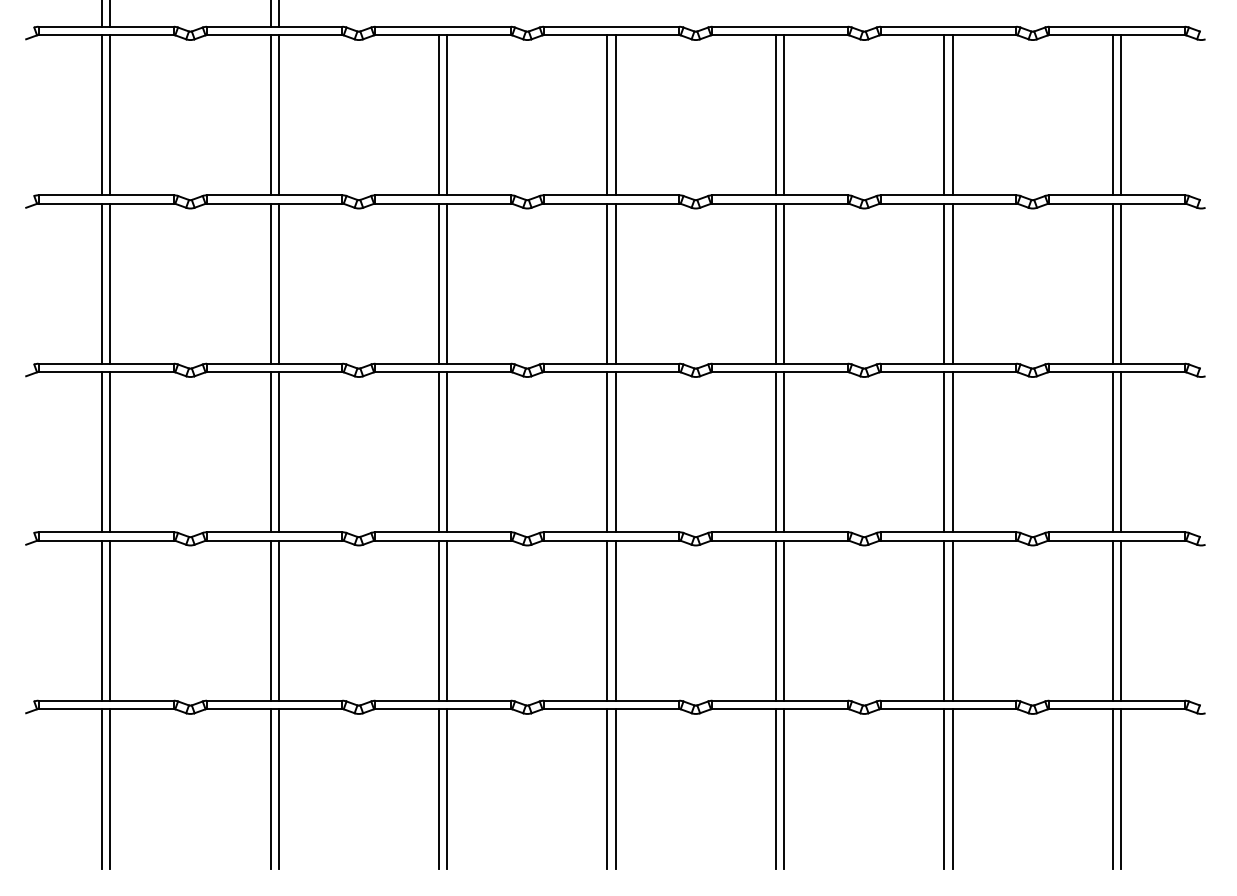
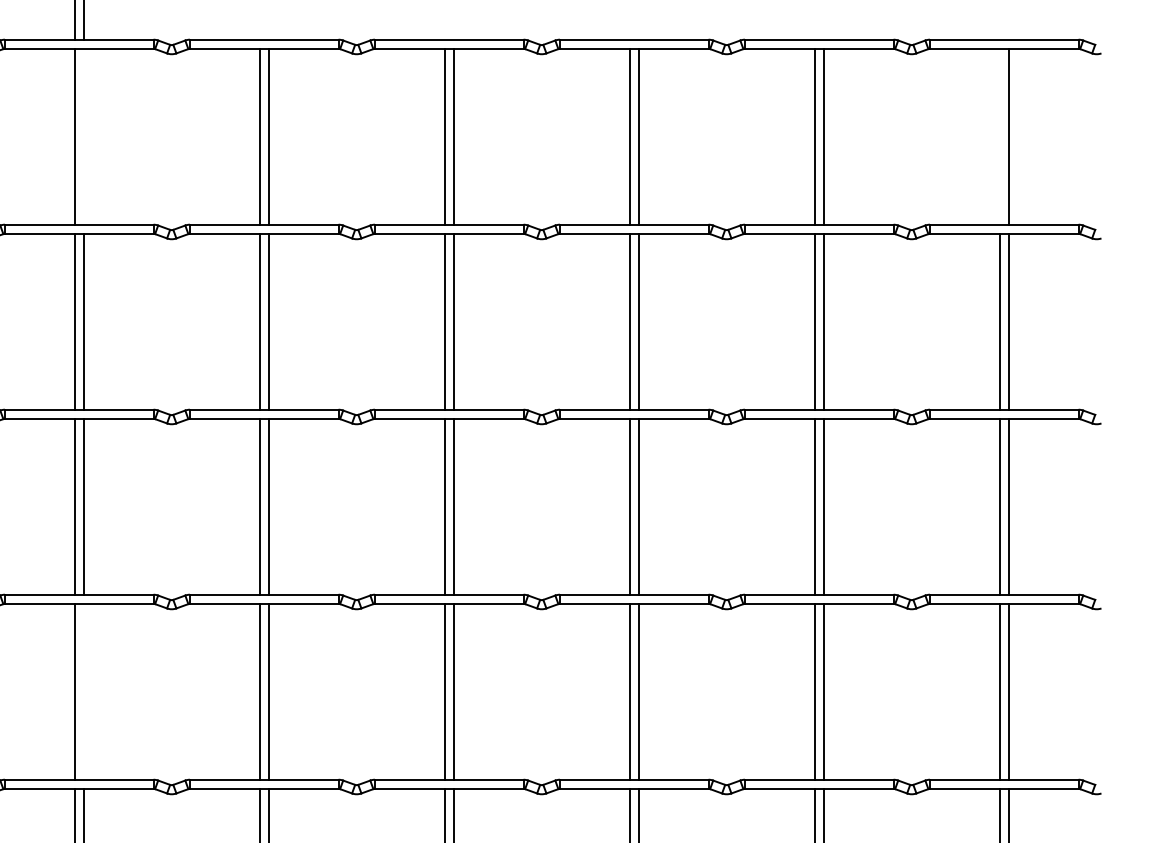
line: (278, 115) -> (83, 137), removed
line: (1112, 115) -> (999, 137), removed
line: (278, 620) -> (83, 691), removed

